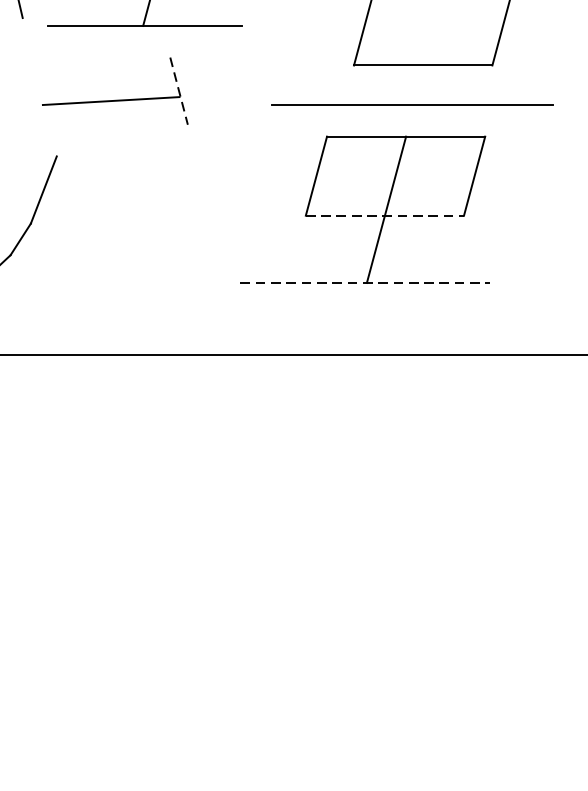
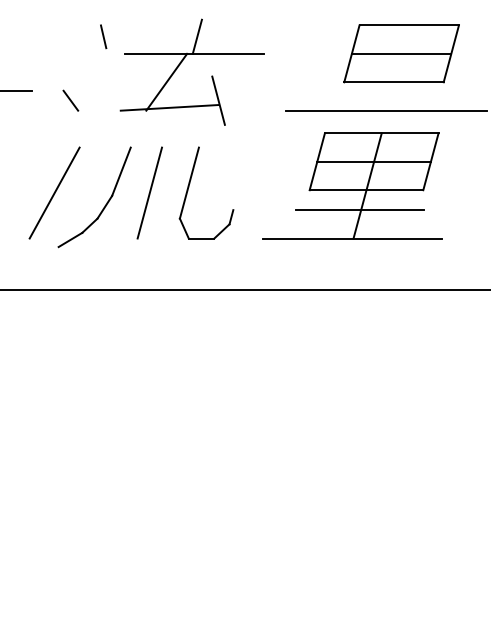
line: (433, 25) -> (401, 53), added
line: (106, 64) -> (166, 81), added
line: (178, 90) -> (218, 100), dashed -> solid
line: (394, 175) -> (373, 161), added
part: (138, 211) -> (189, 187), added
line: (384, 216) -> (366, 190), dashed -> solid
line: (82, 218) -> (149, 192), added
line: (375, 243) -> (359, 210), added
line: (365, 282) -> (352, 238), dashed -> solid

